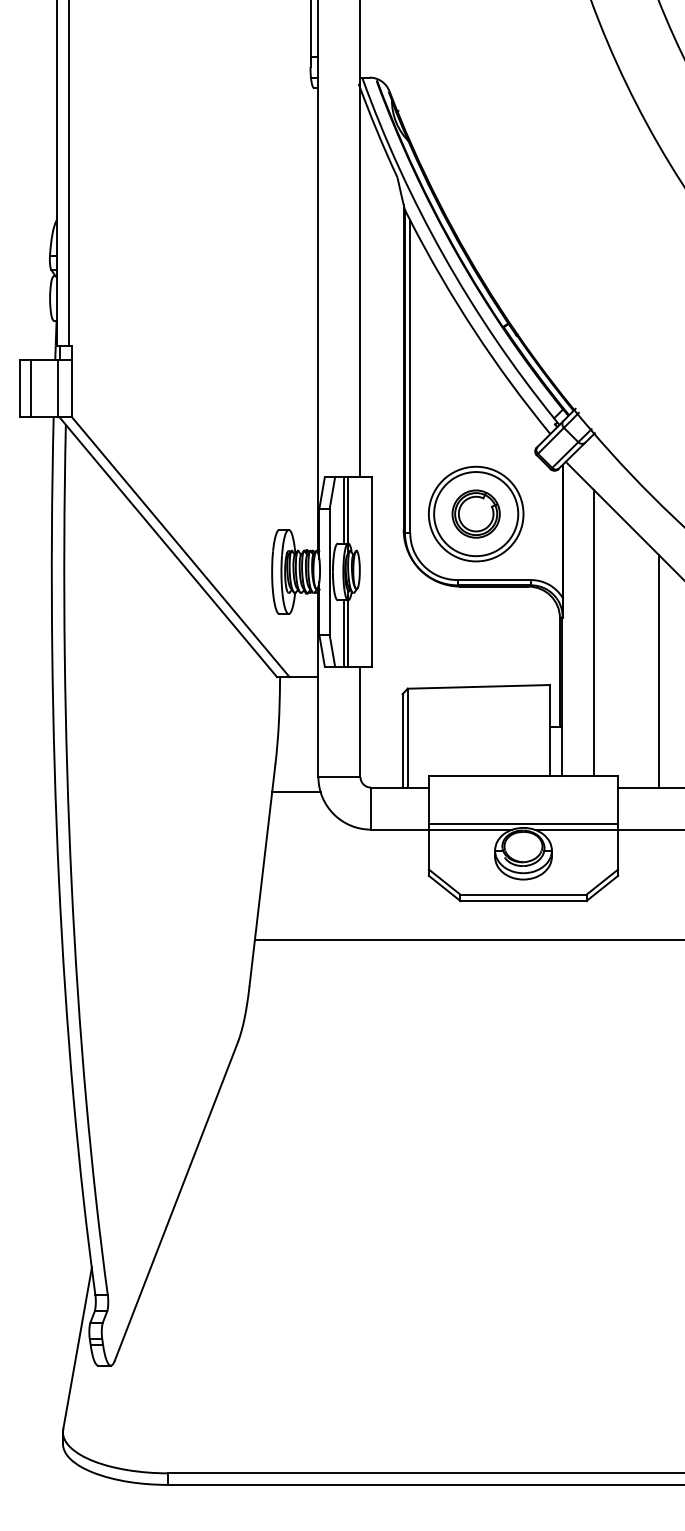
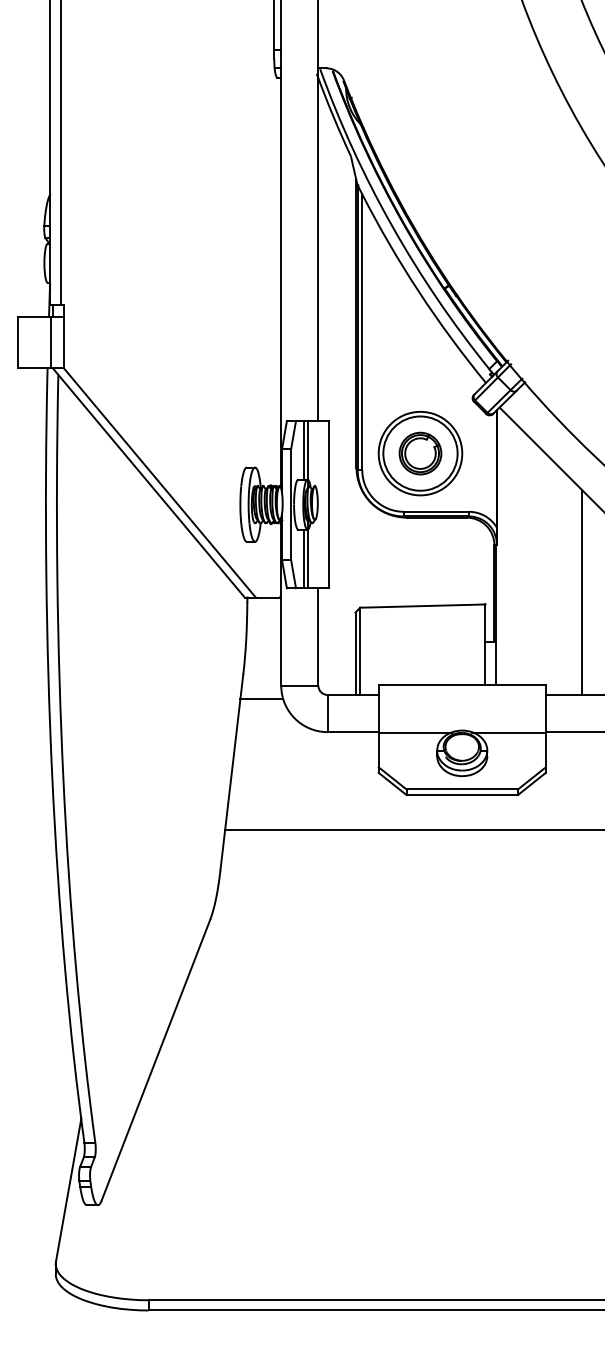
line: (30, 388) -> (27, 342), removed
line: (594, 632) -> (524, 558), removed
line: (522, 823) -> (461, 726), removed

